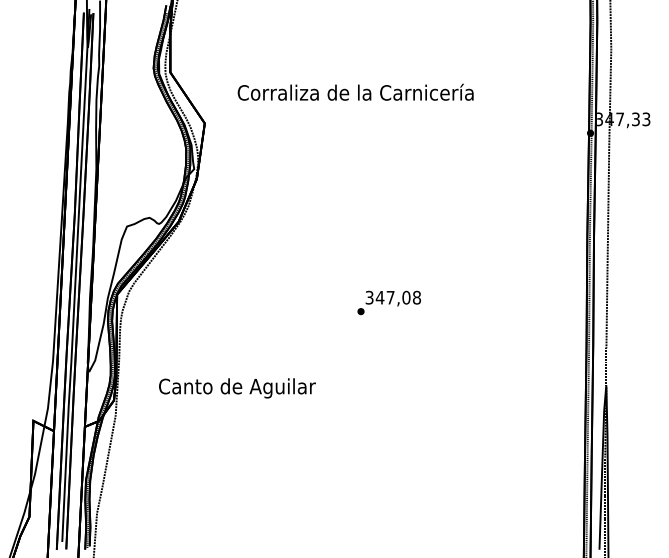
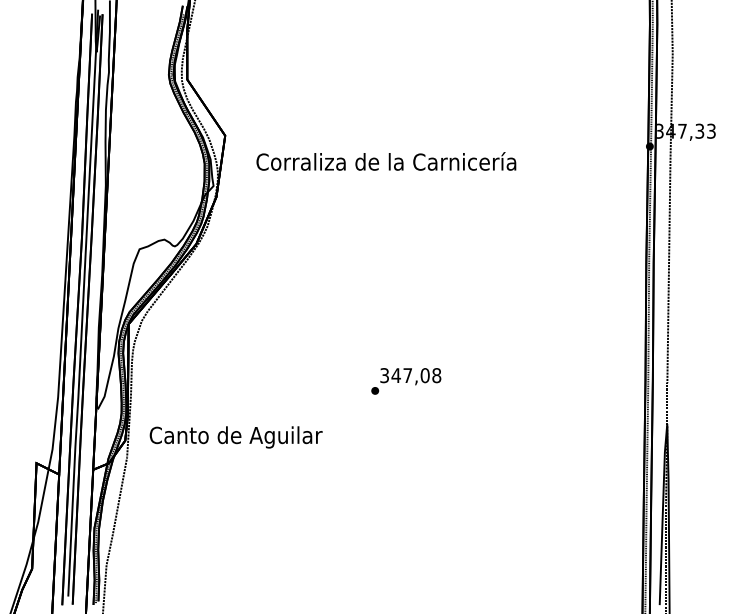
text: (355, 92) -> (386, 161), moved
text: (389, 303) -> (406, 381), moved
text: (236, 388) -> (235, 437), moved

